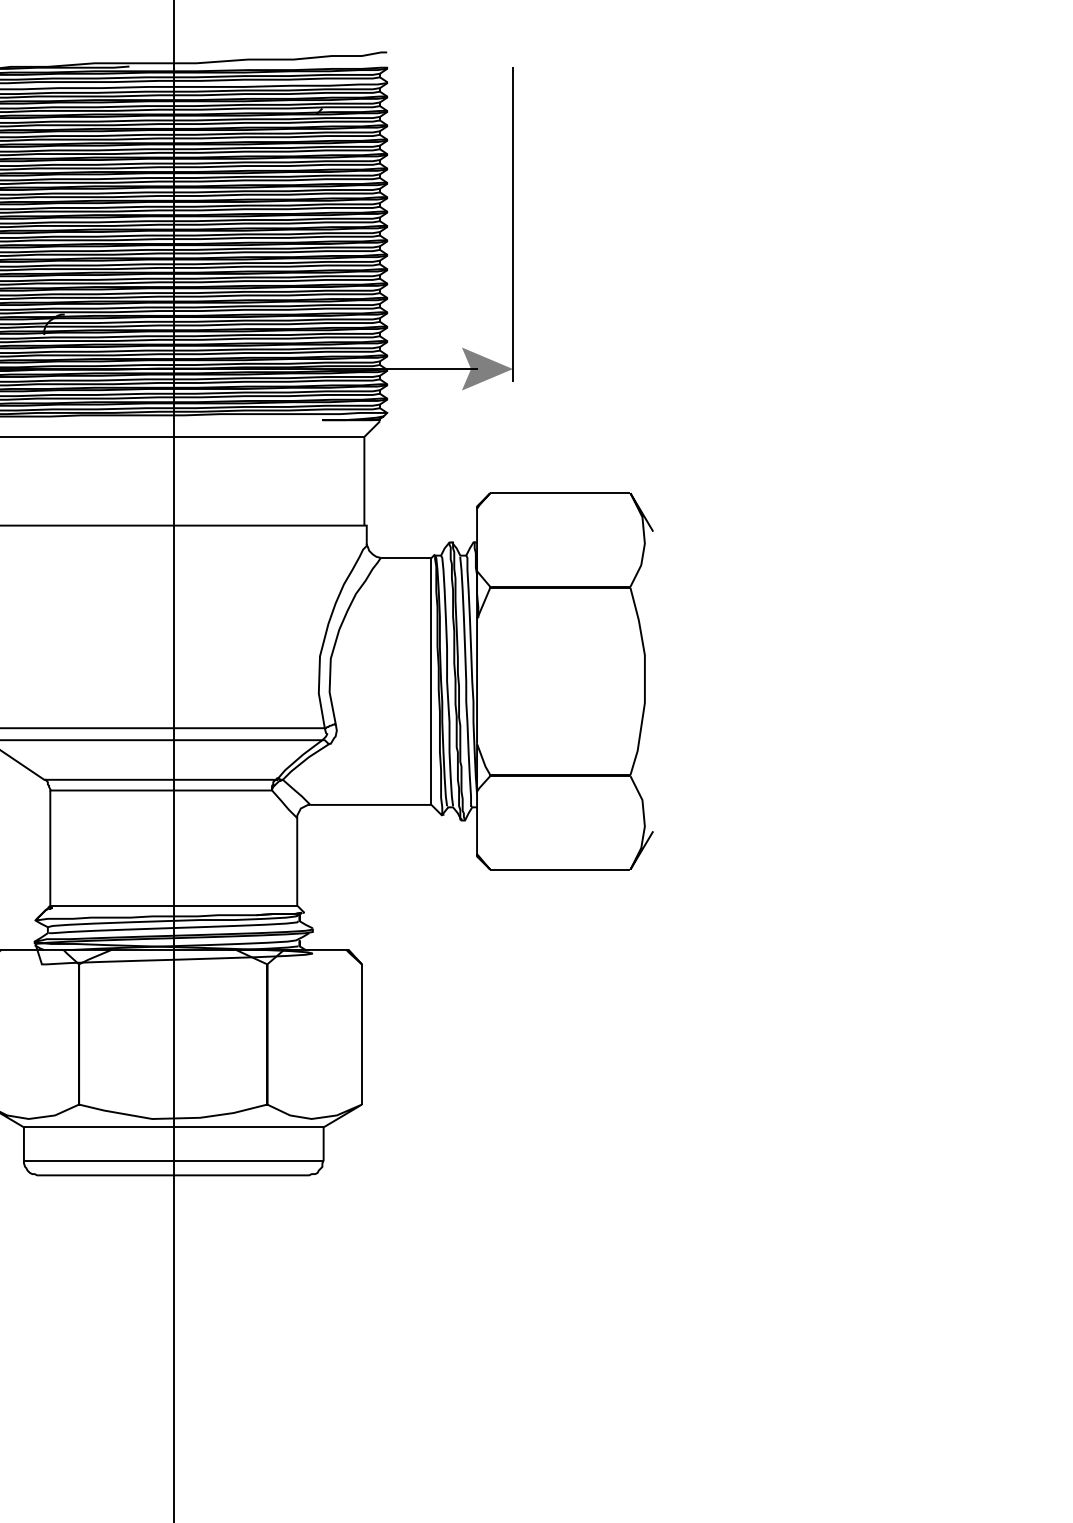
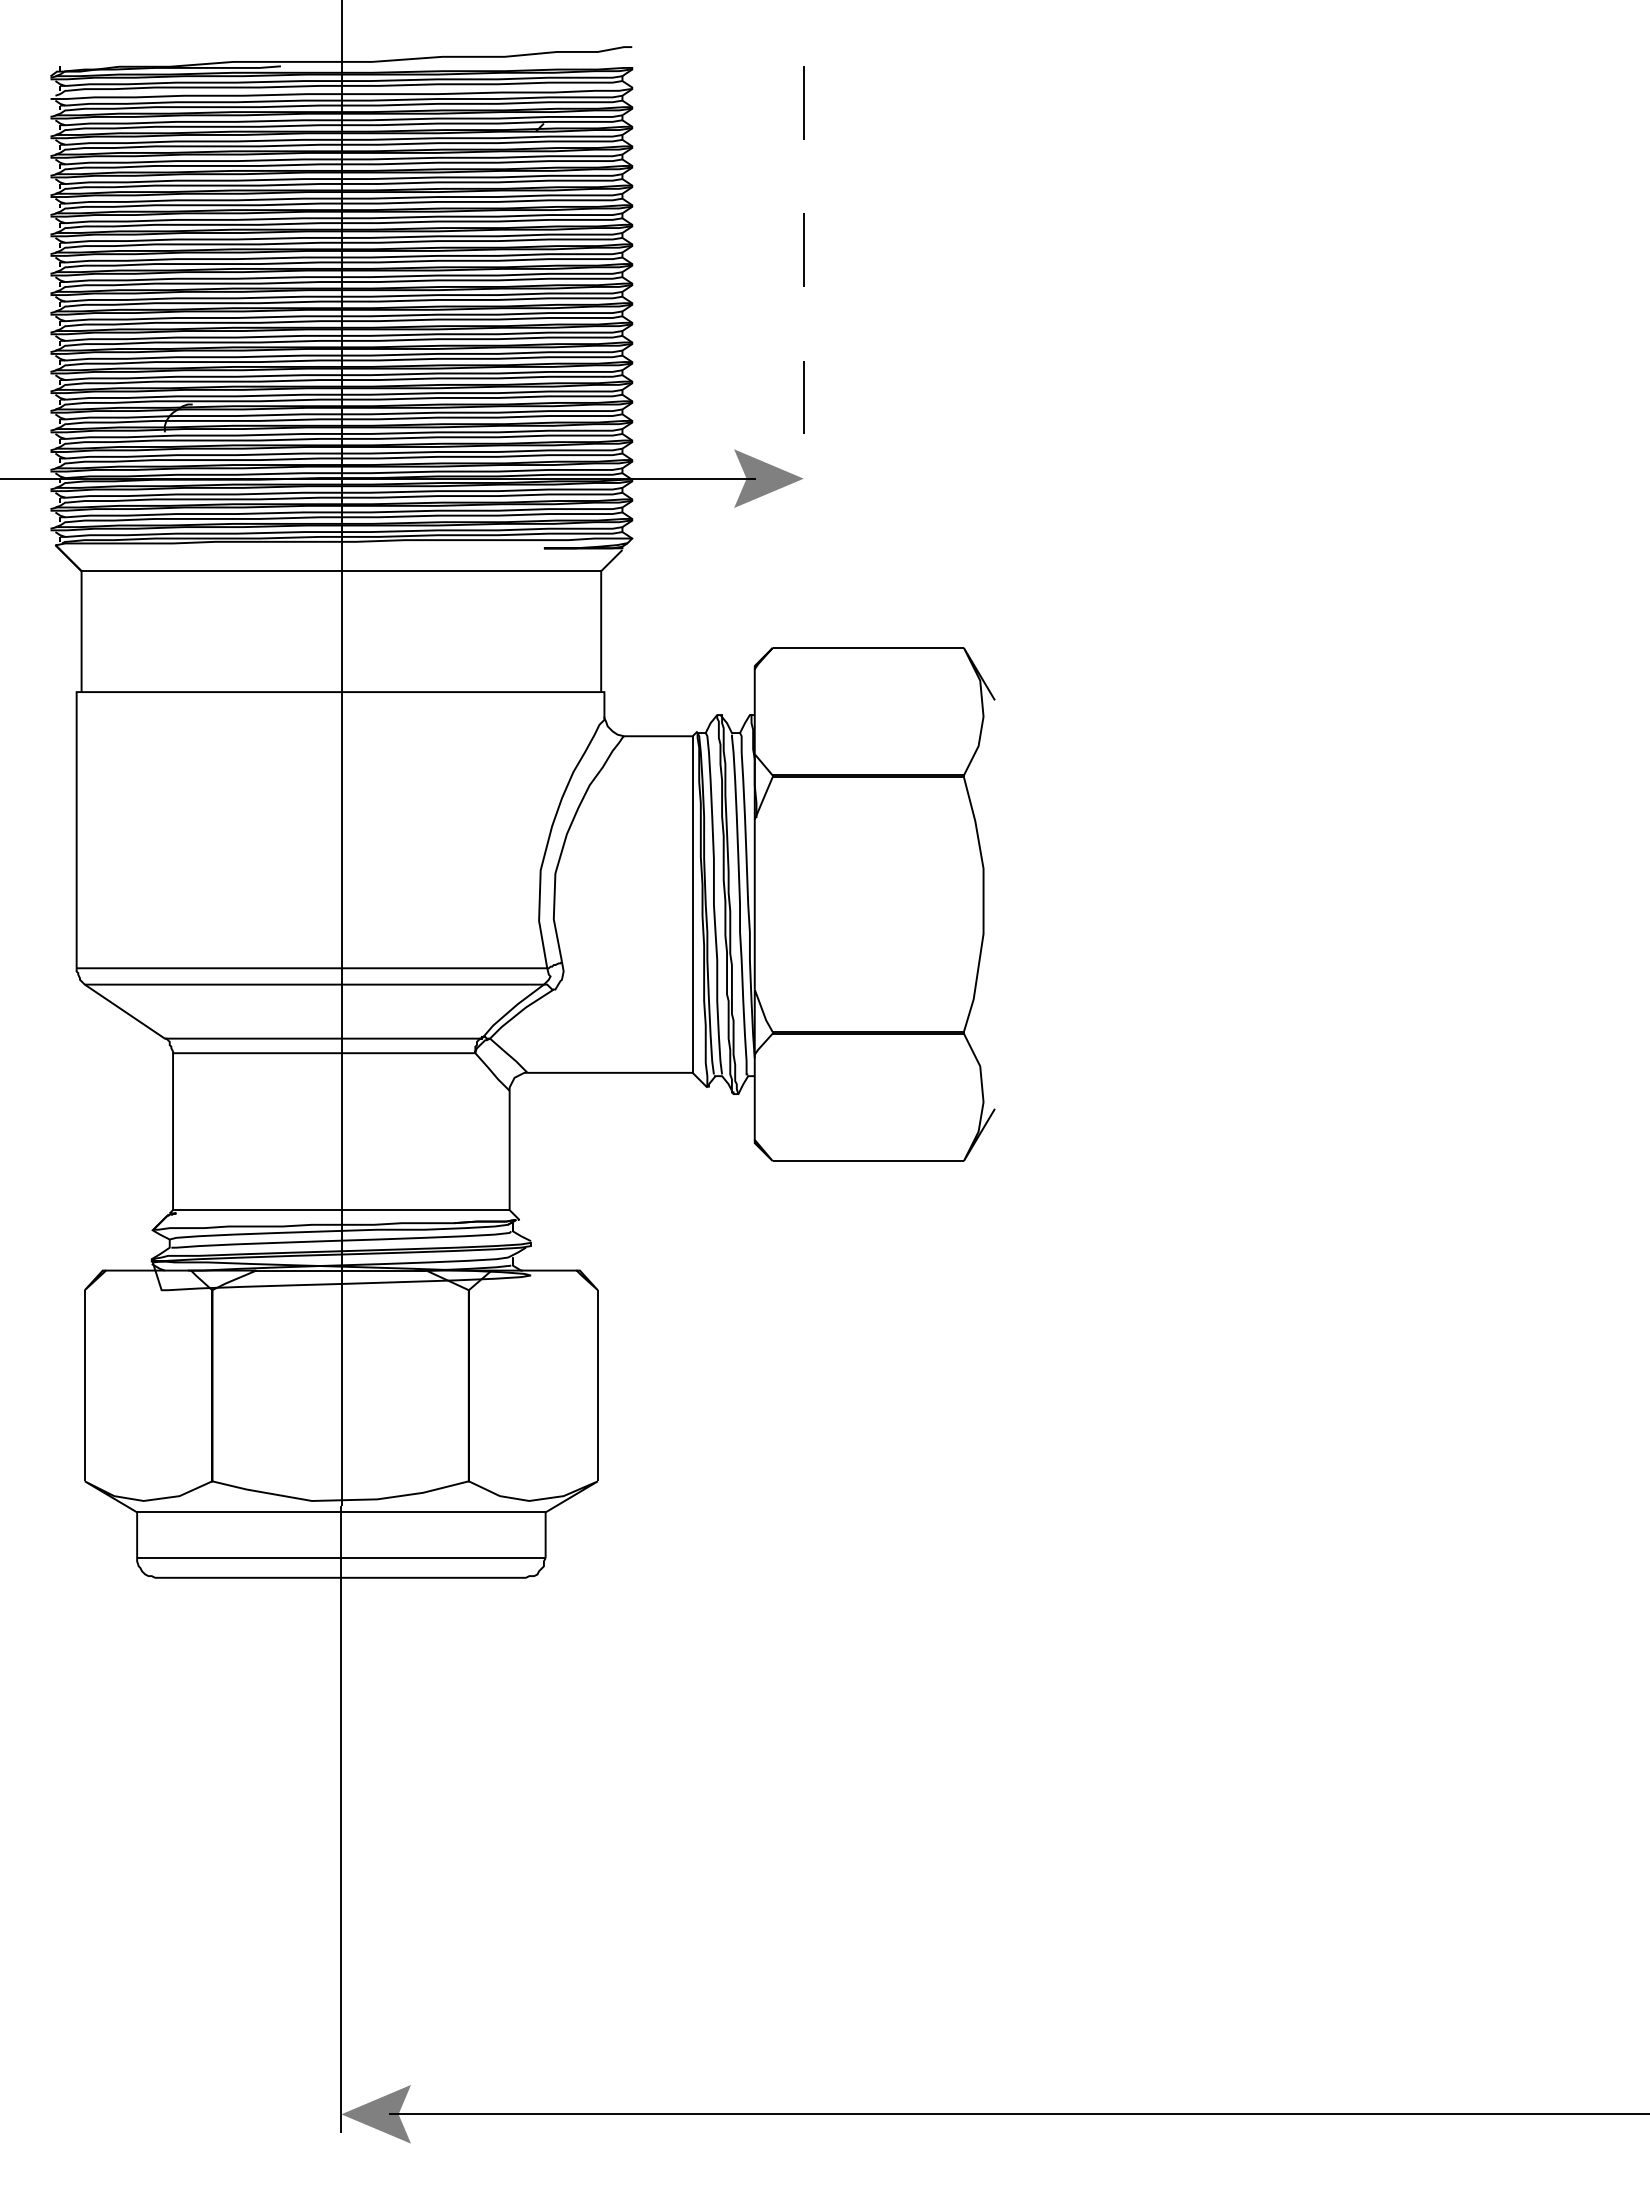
line: (512, 224) -> (803, 281), solid -> dashed

